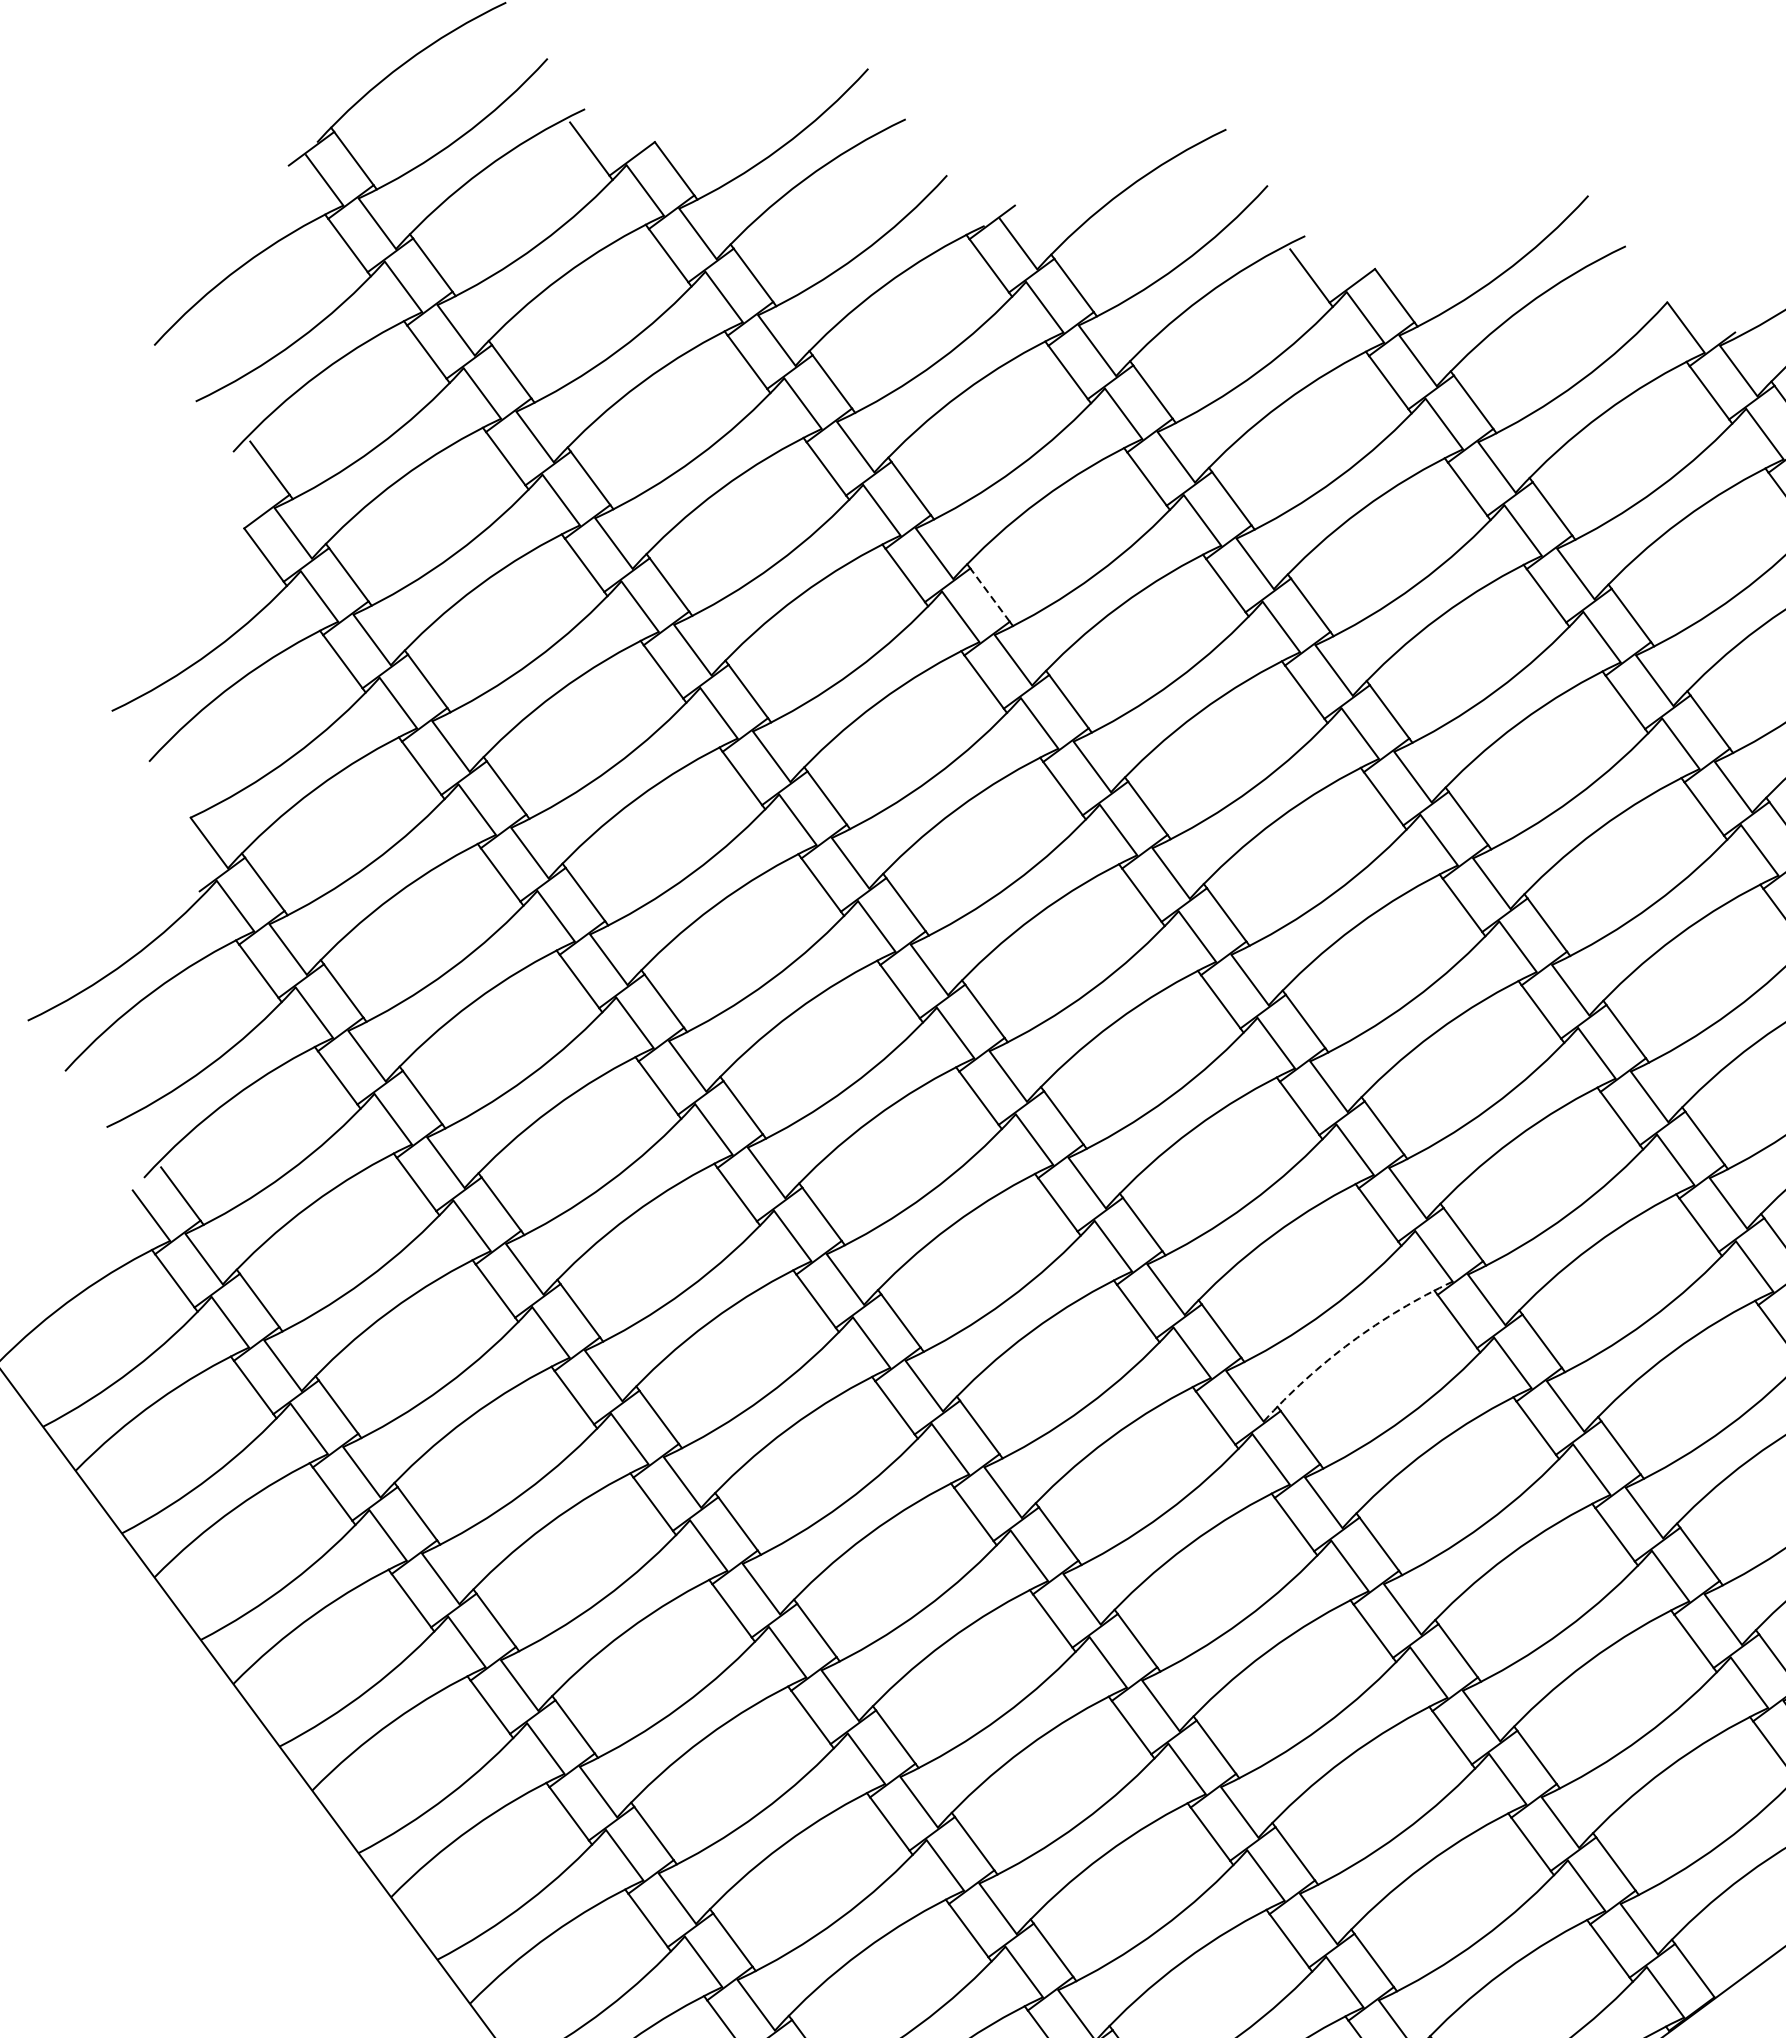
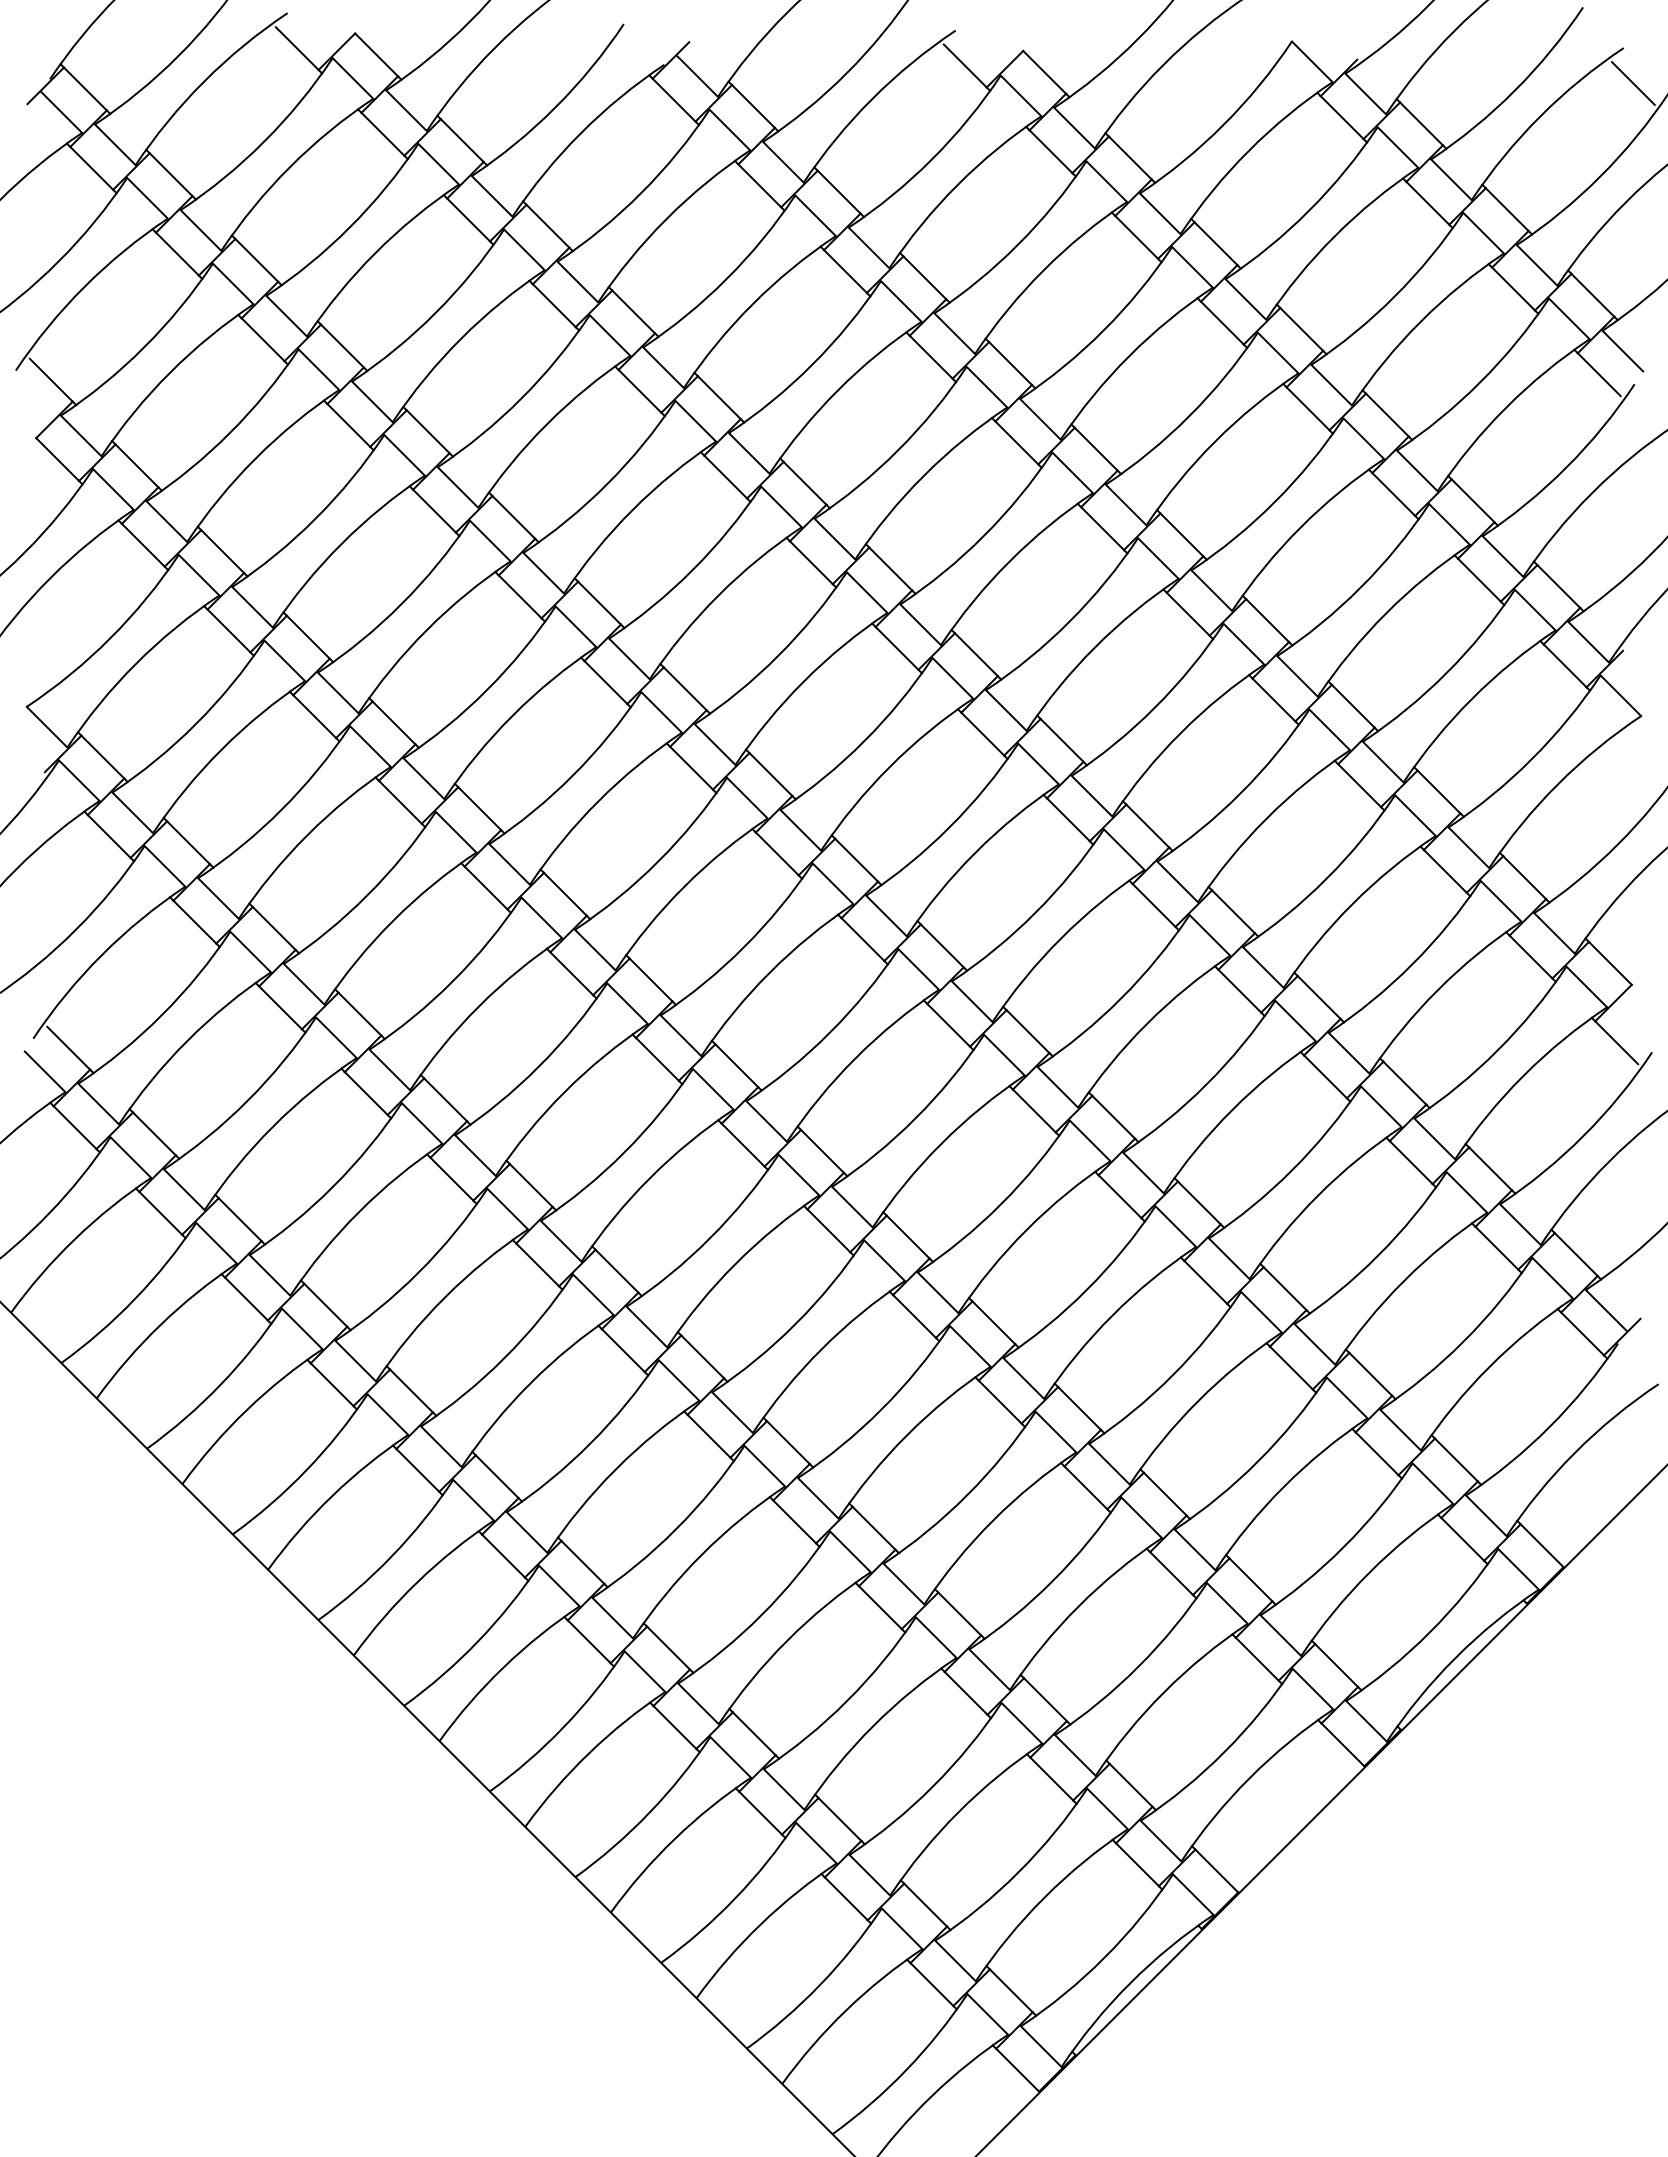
line: (990, 594) -> (719, 397), dashed -> solid
arc: (1350, 1342) -> (1146, 1024), dashed -> solid

